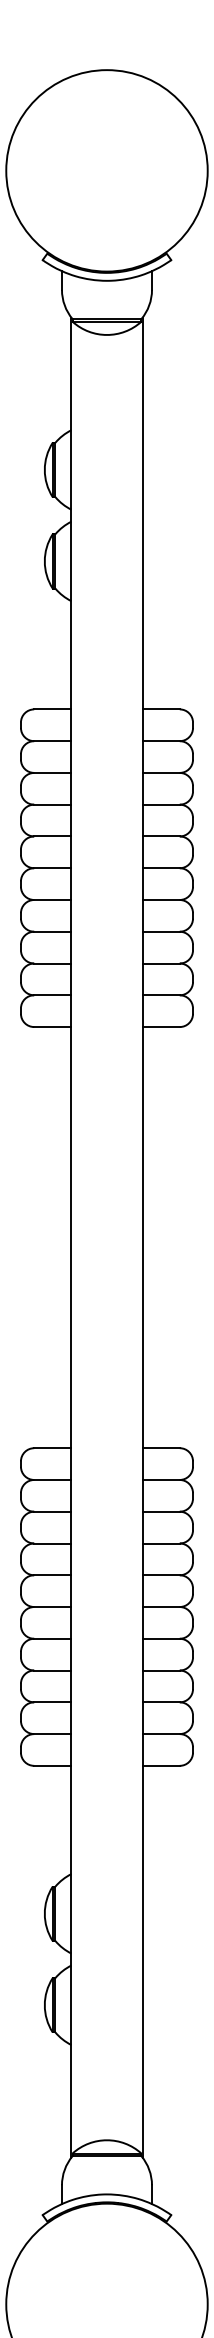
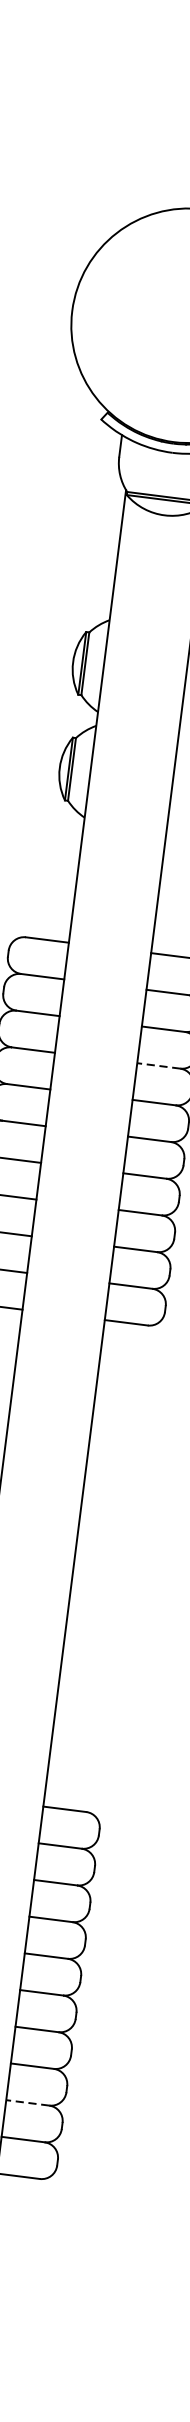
line: (161, 804) -> (159, 1065), solid -> dashed
line: (161, 1702) -> (28, 2103), solid -> dashed

